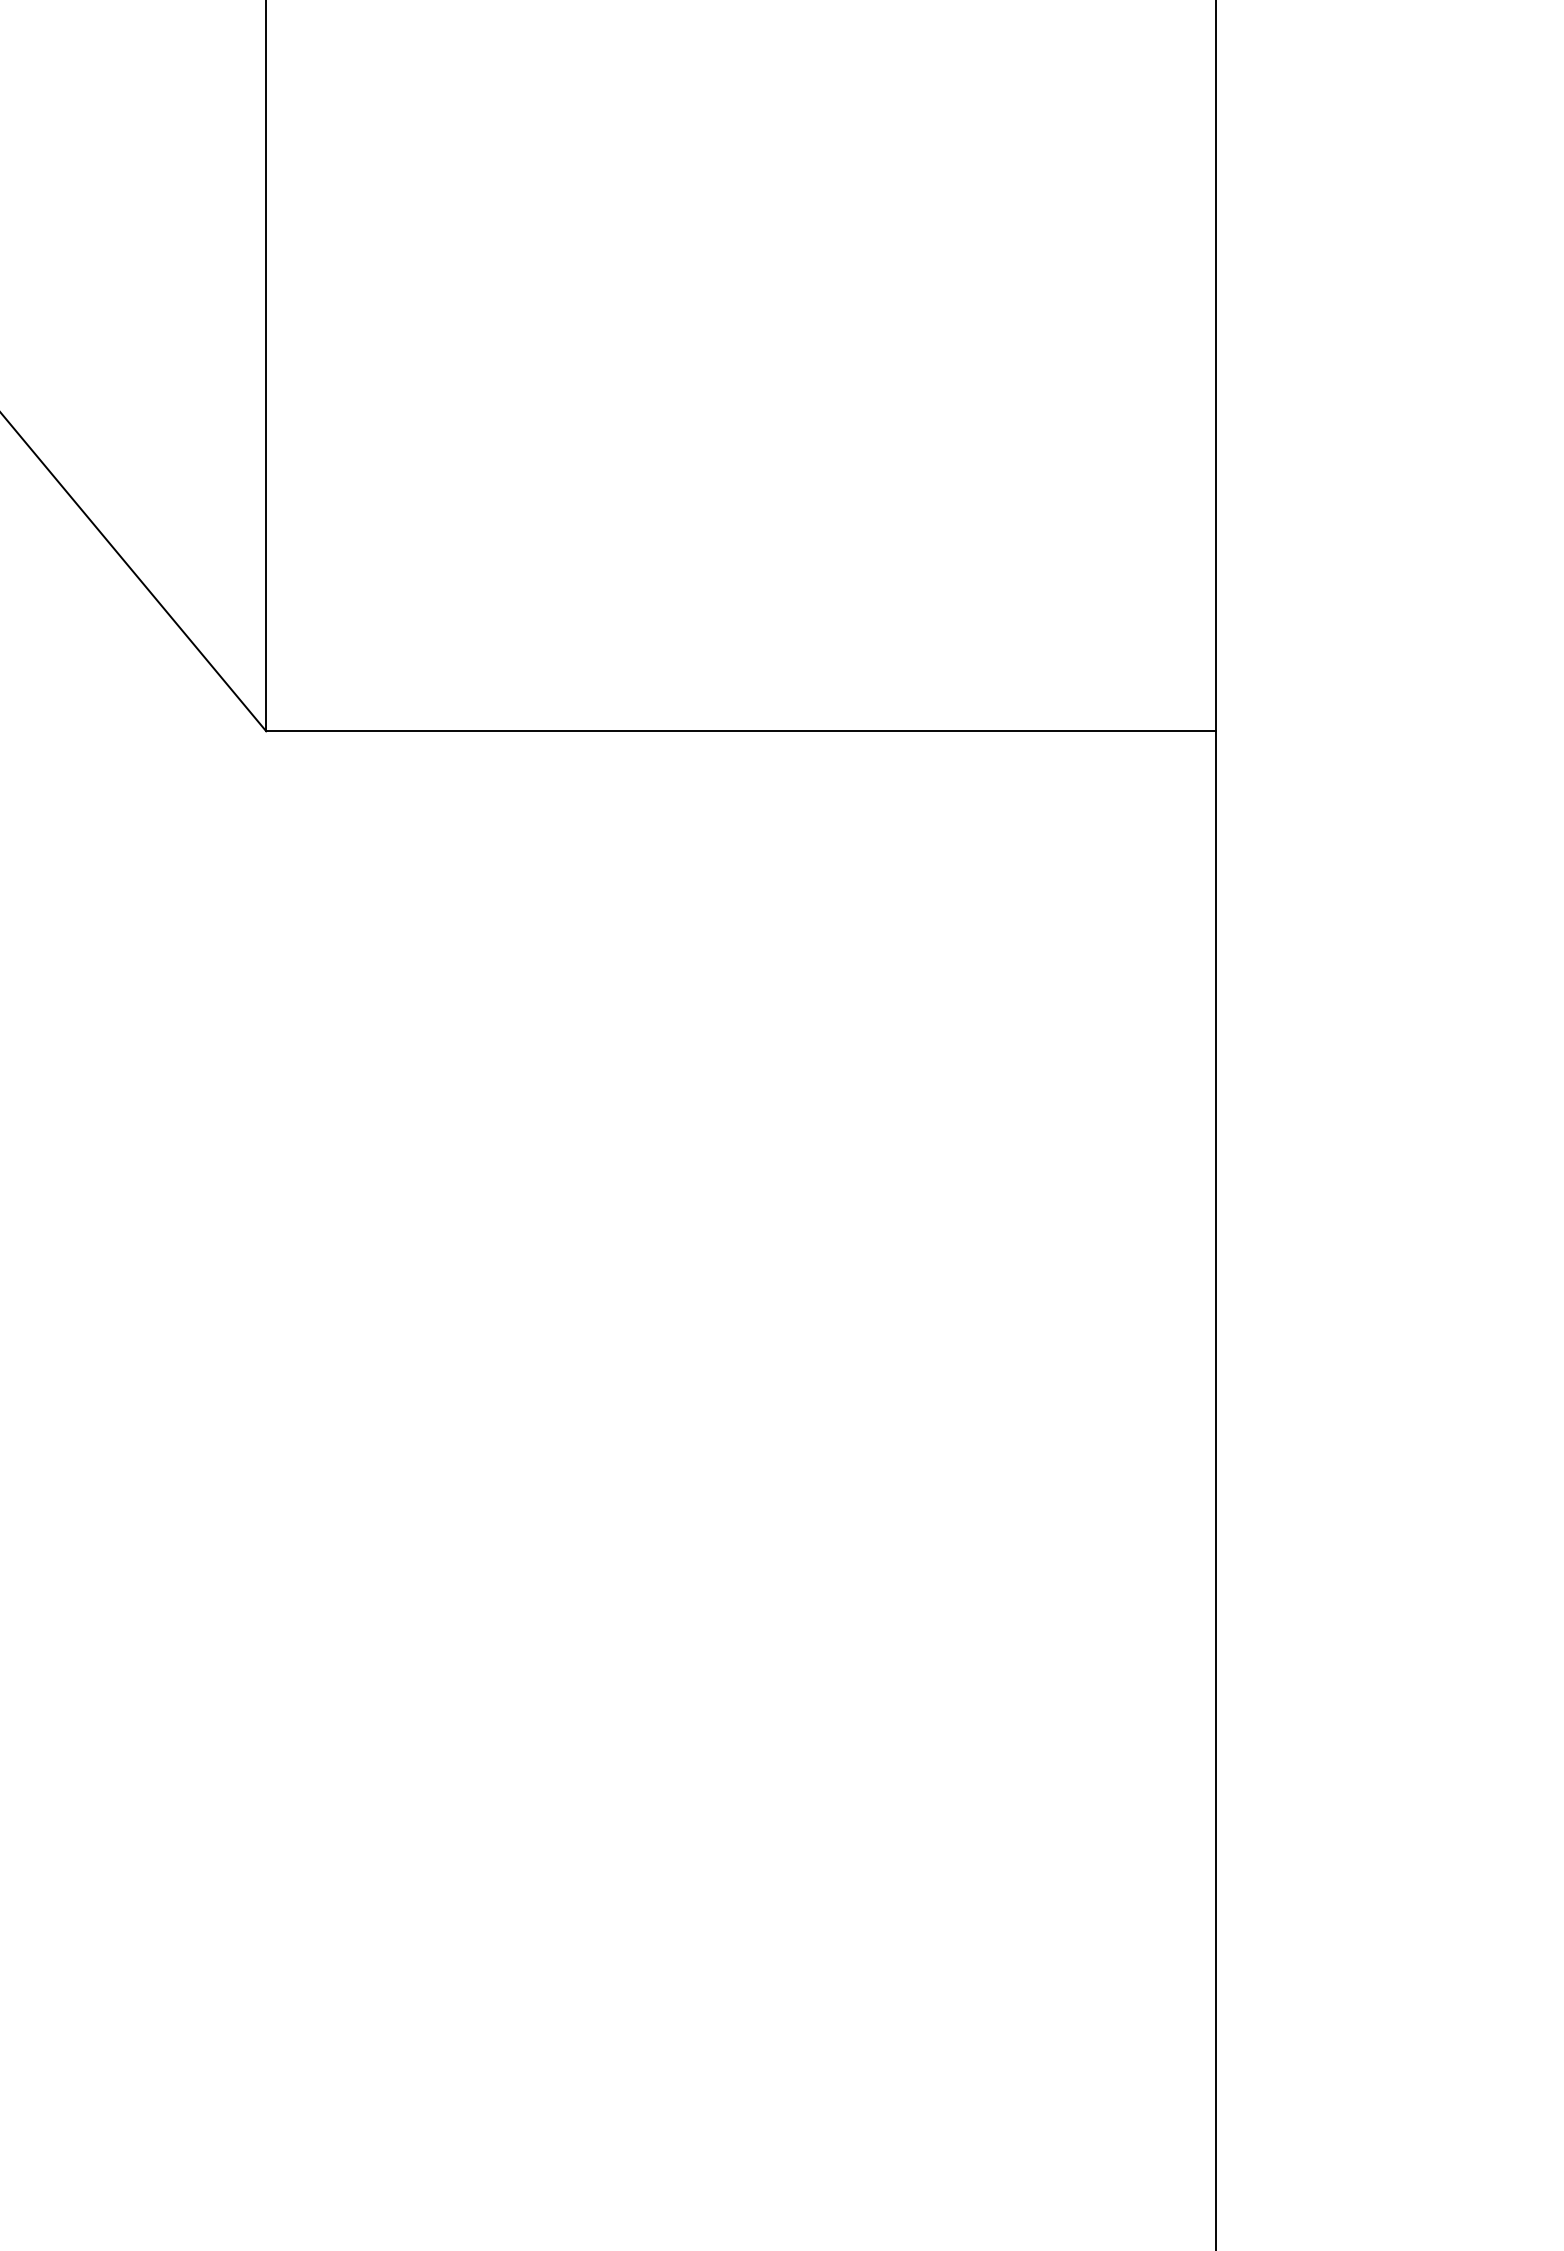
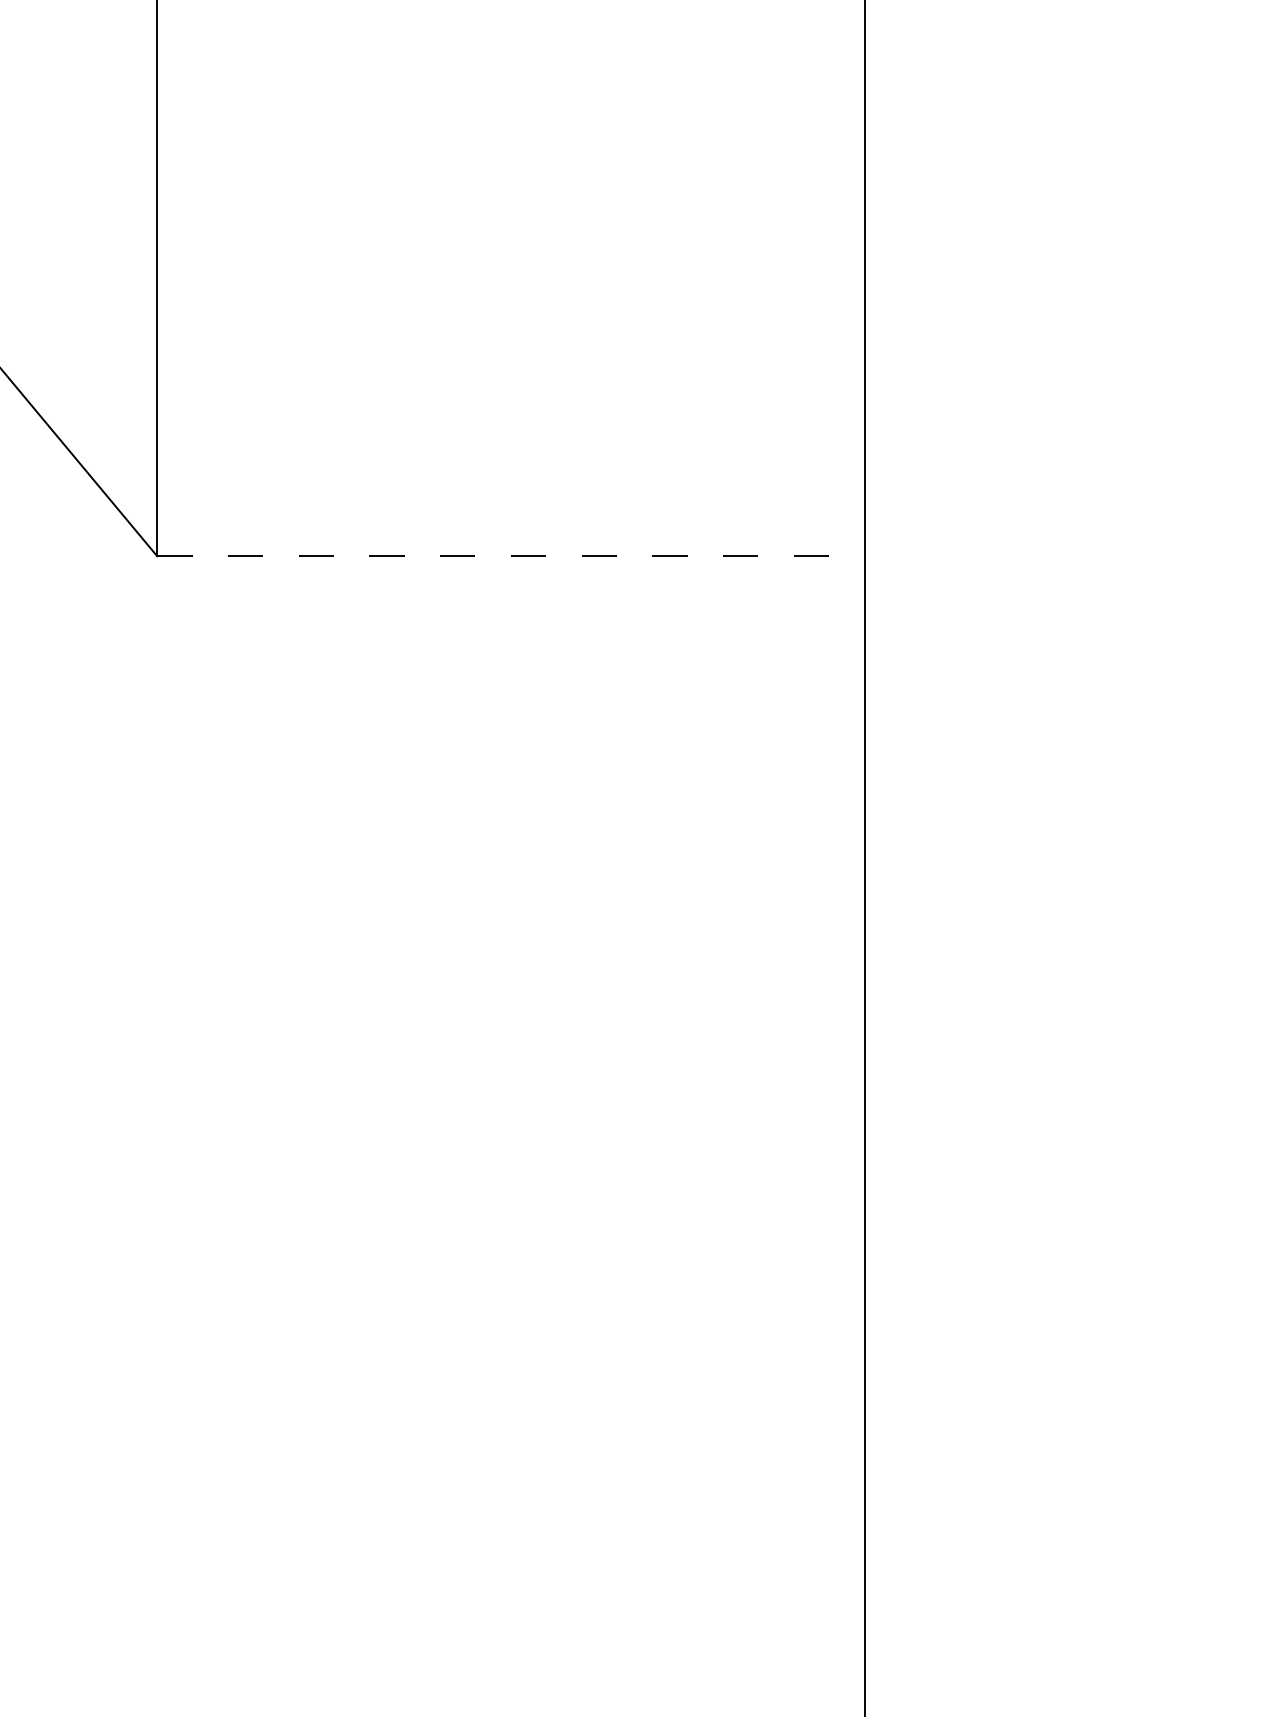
line: (740, 731) -> (510, 556), solid -> dashed

